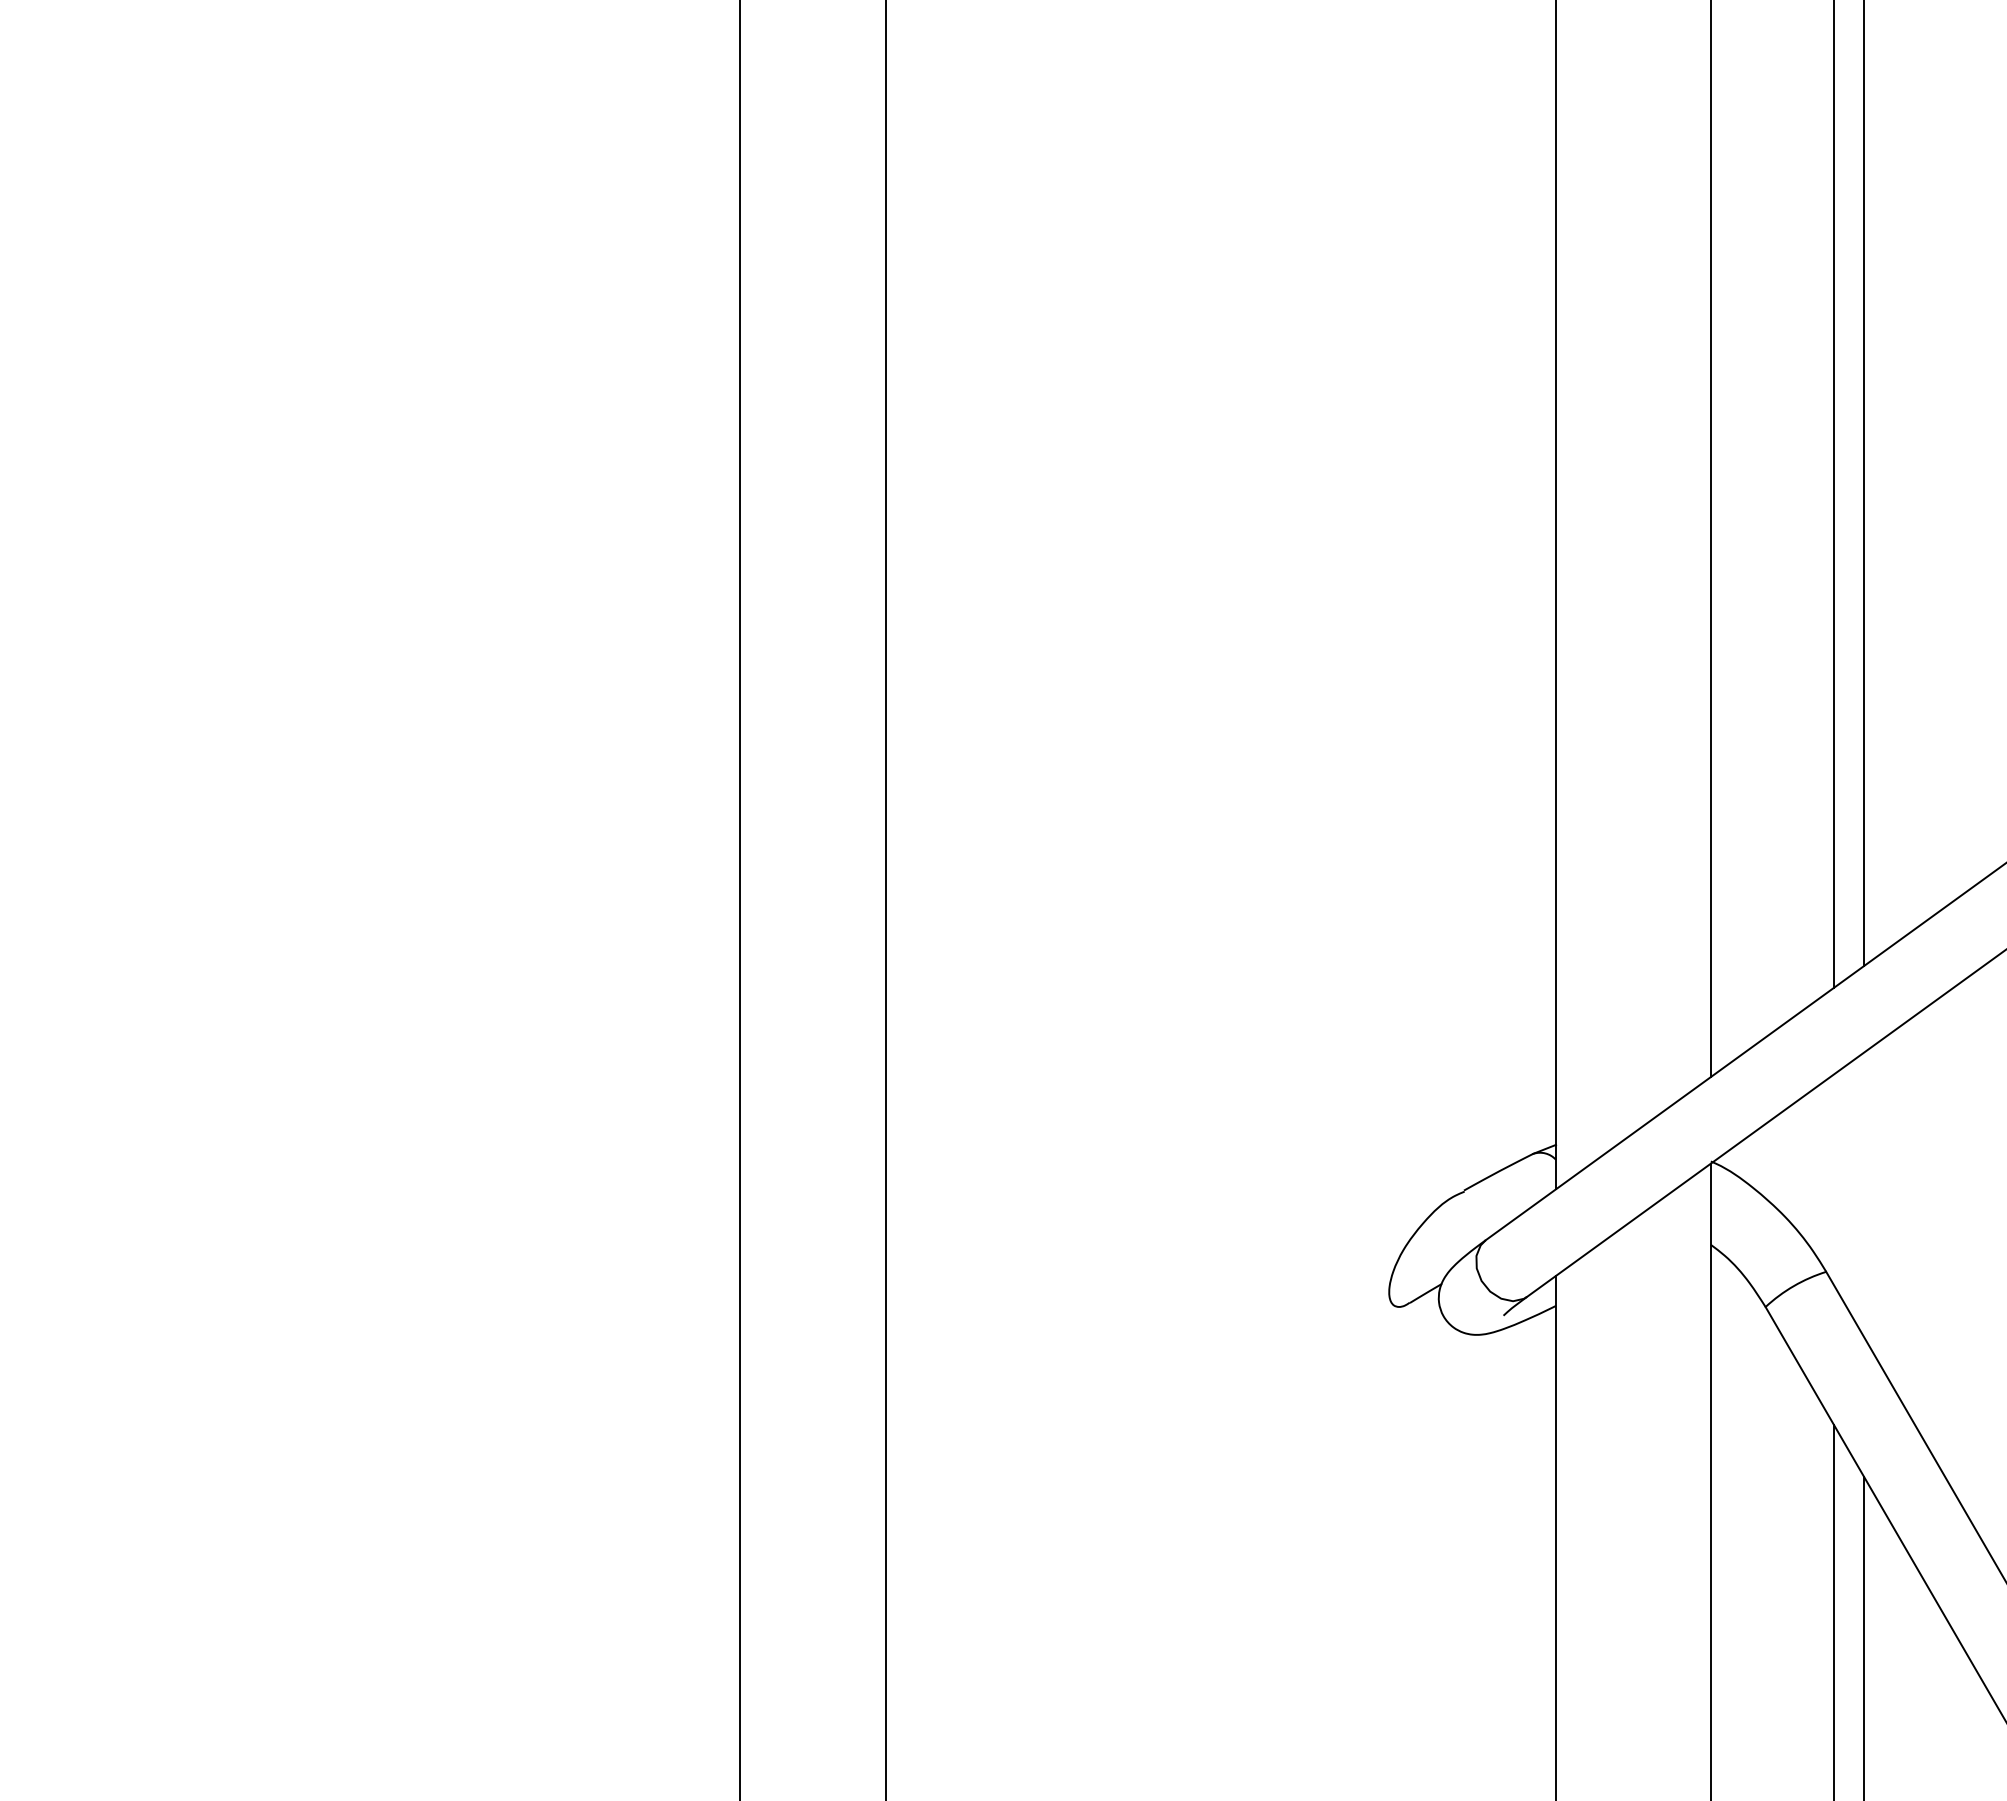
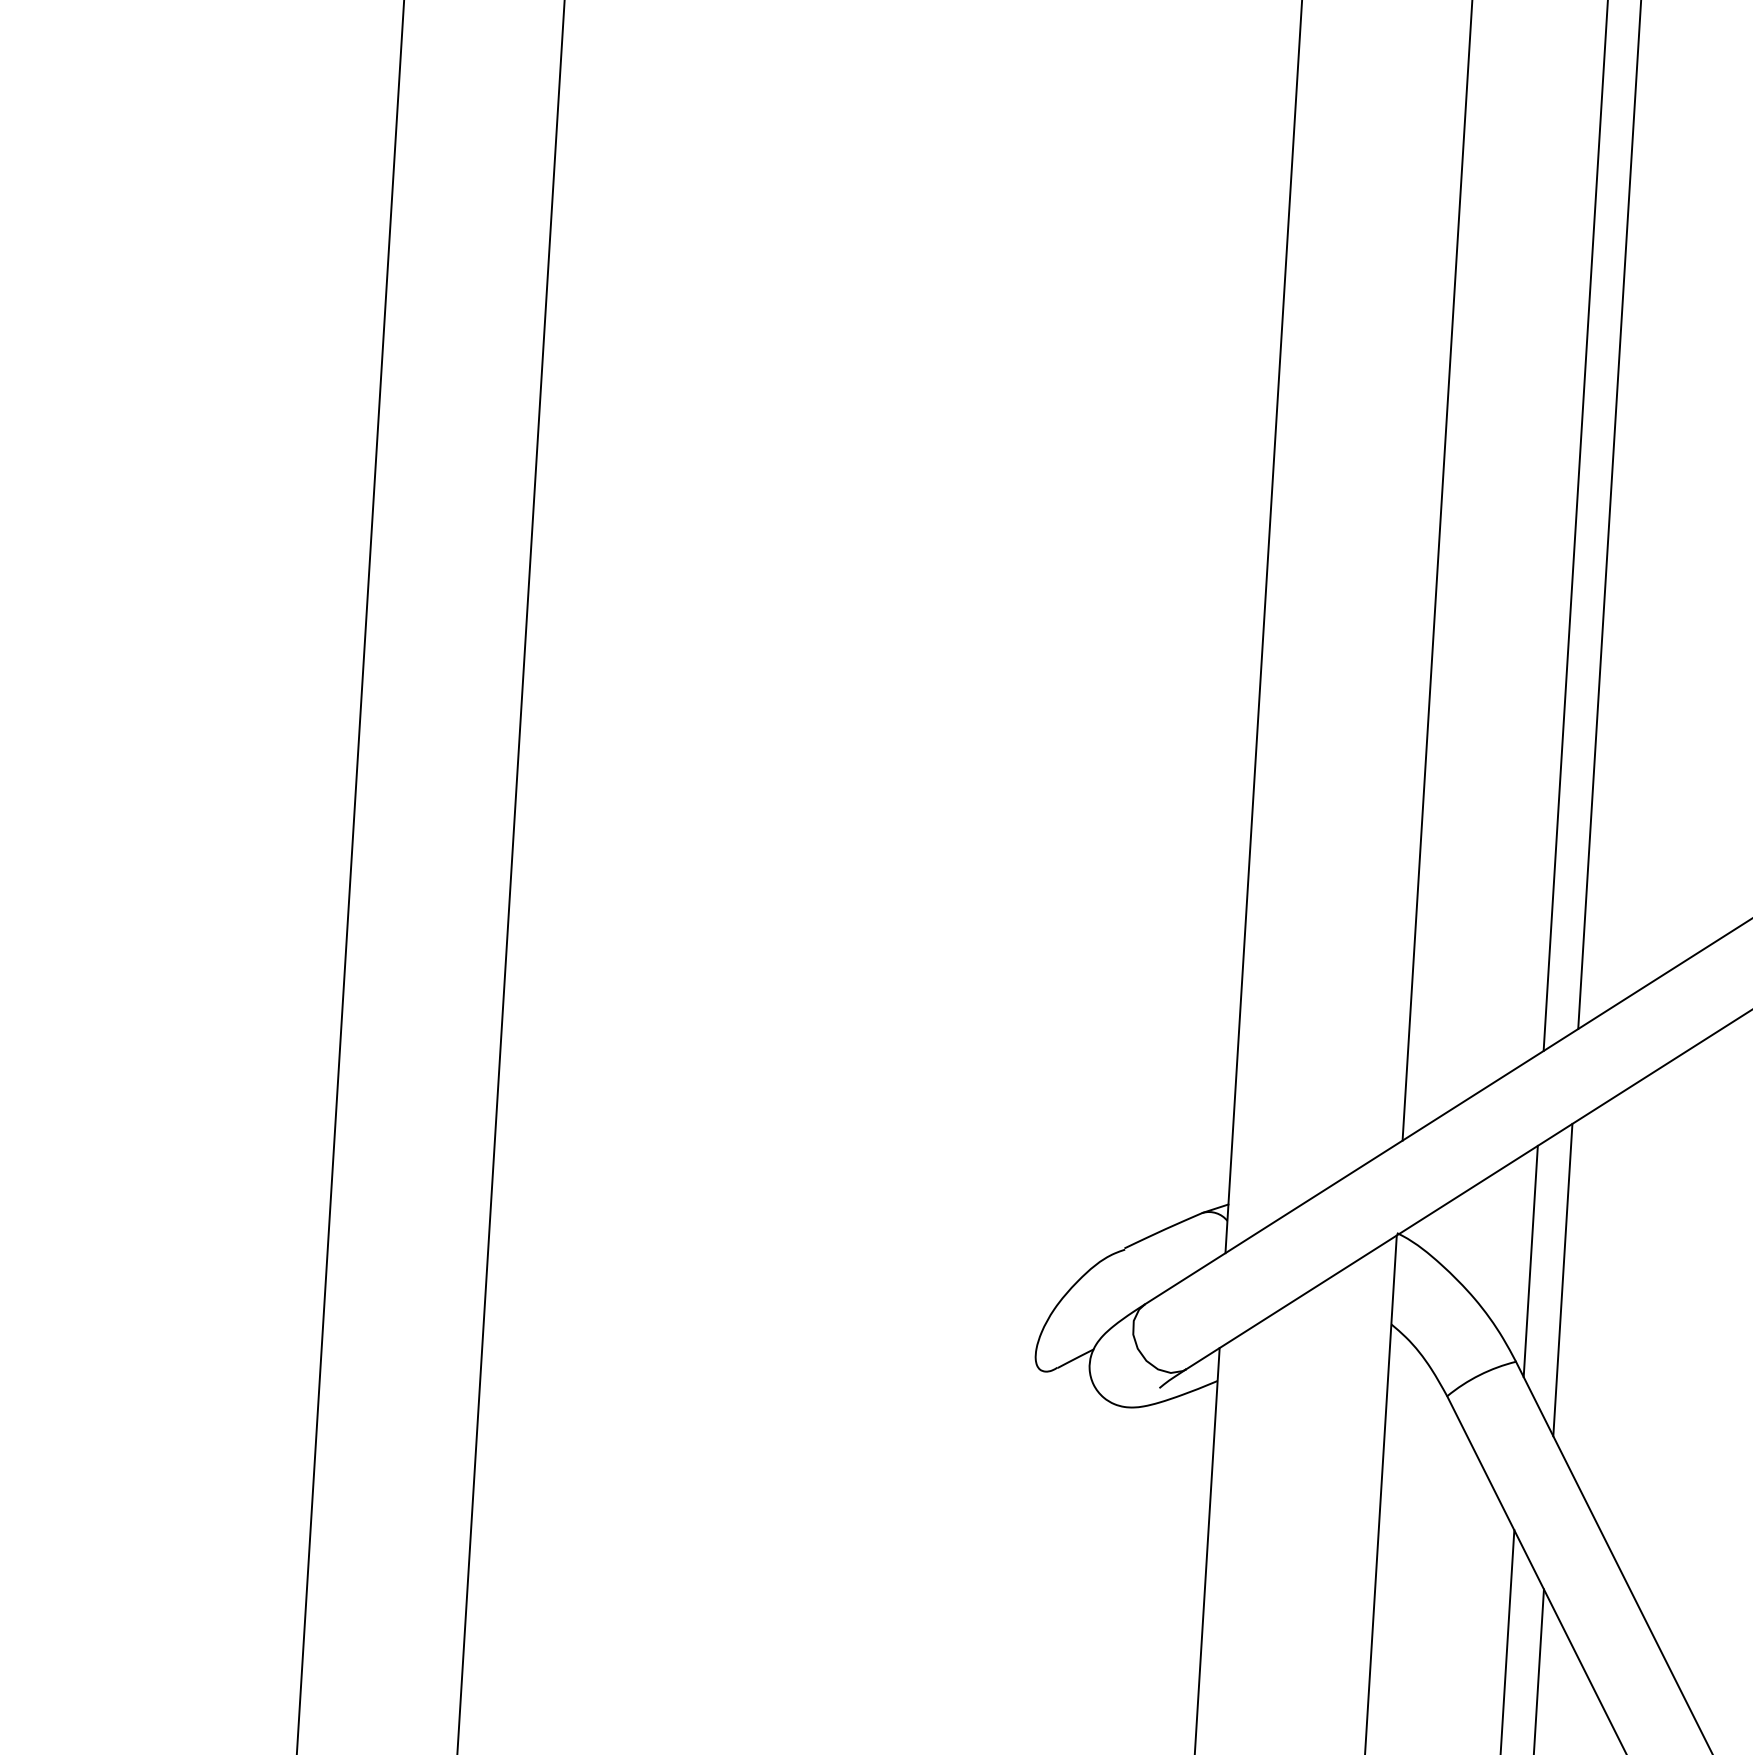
line: (1834, 1179) -> (1531, 1261), added
line: (1864, 1194) -> (1563, 1279), added

